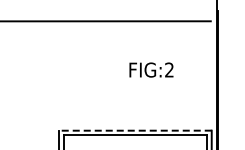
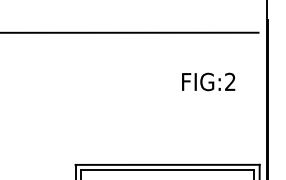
text: (151, 69) -> (208, 81), moved
line: (135, 130) -> (167, 164), dashed -> solid

